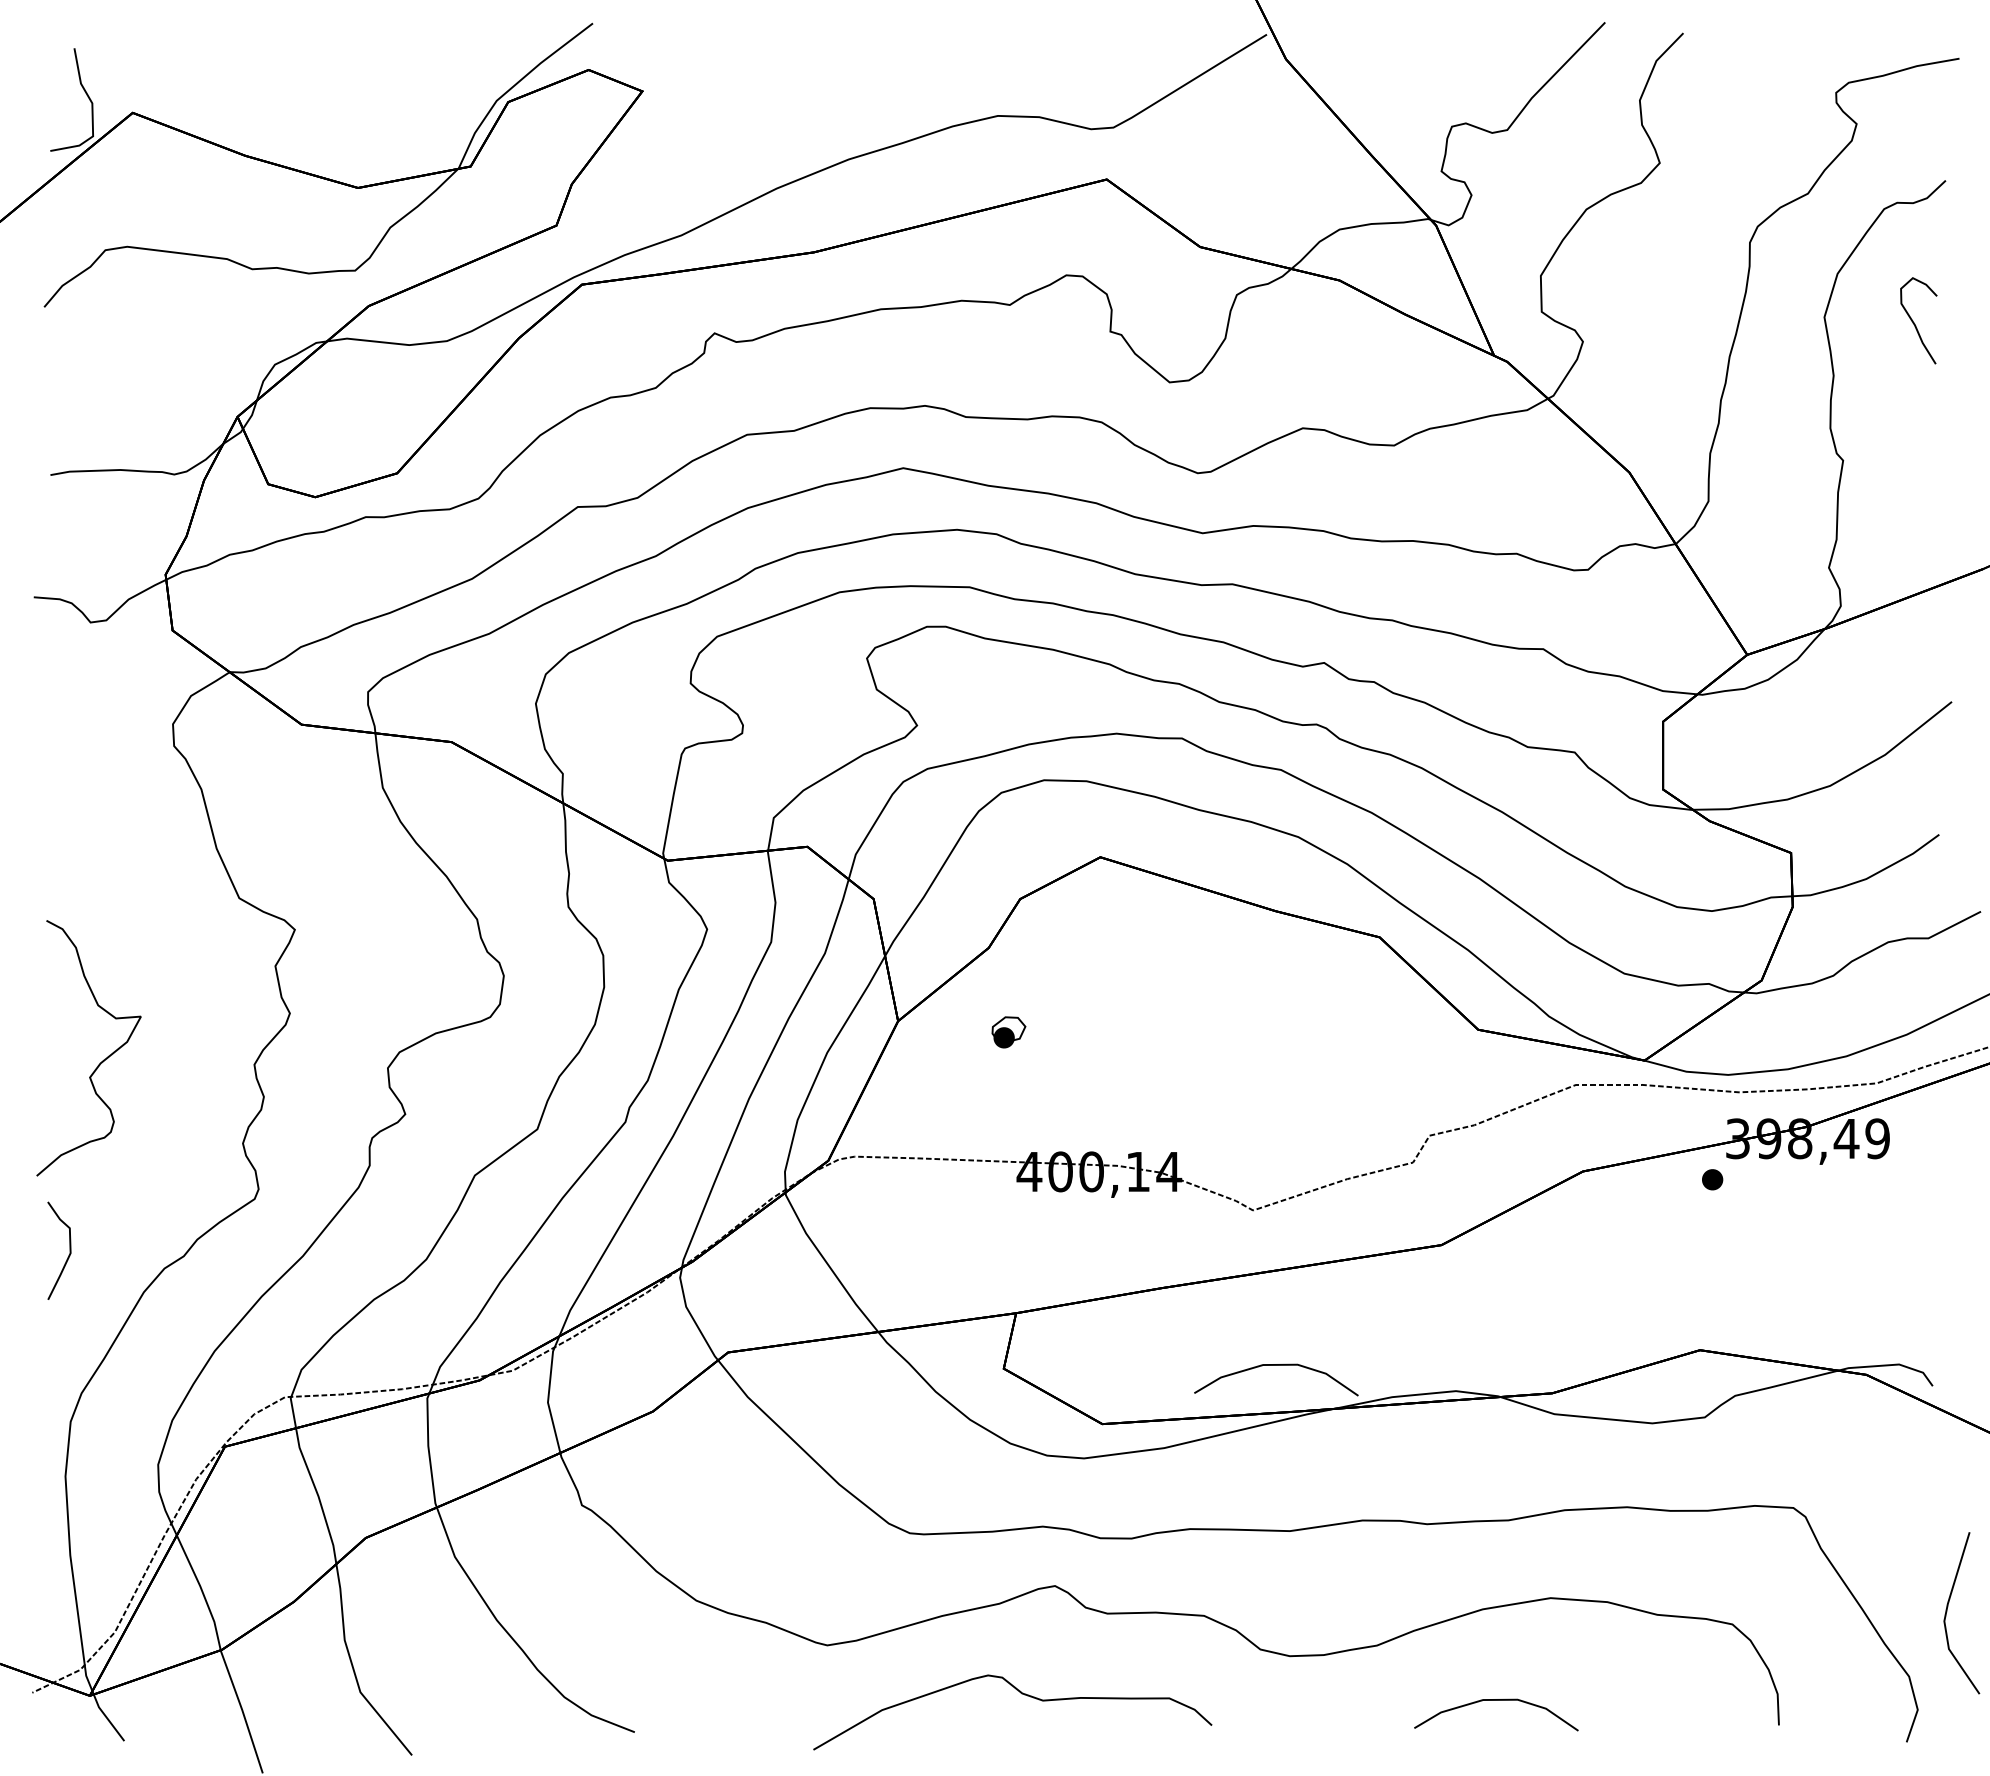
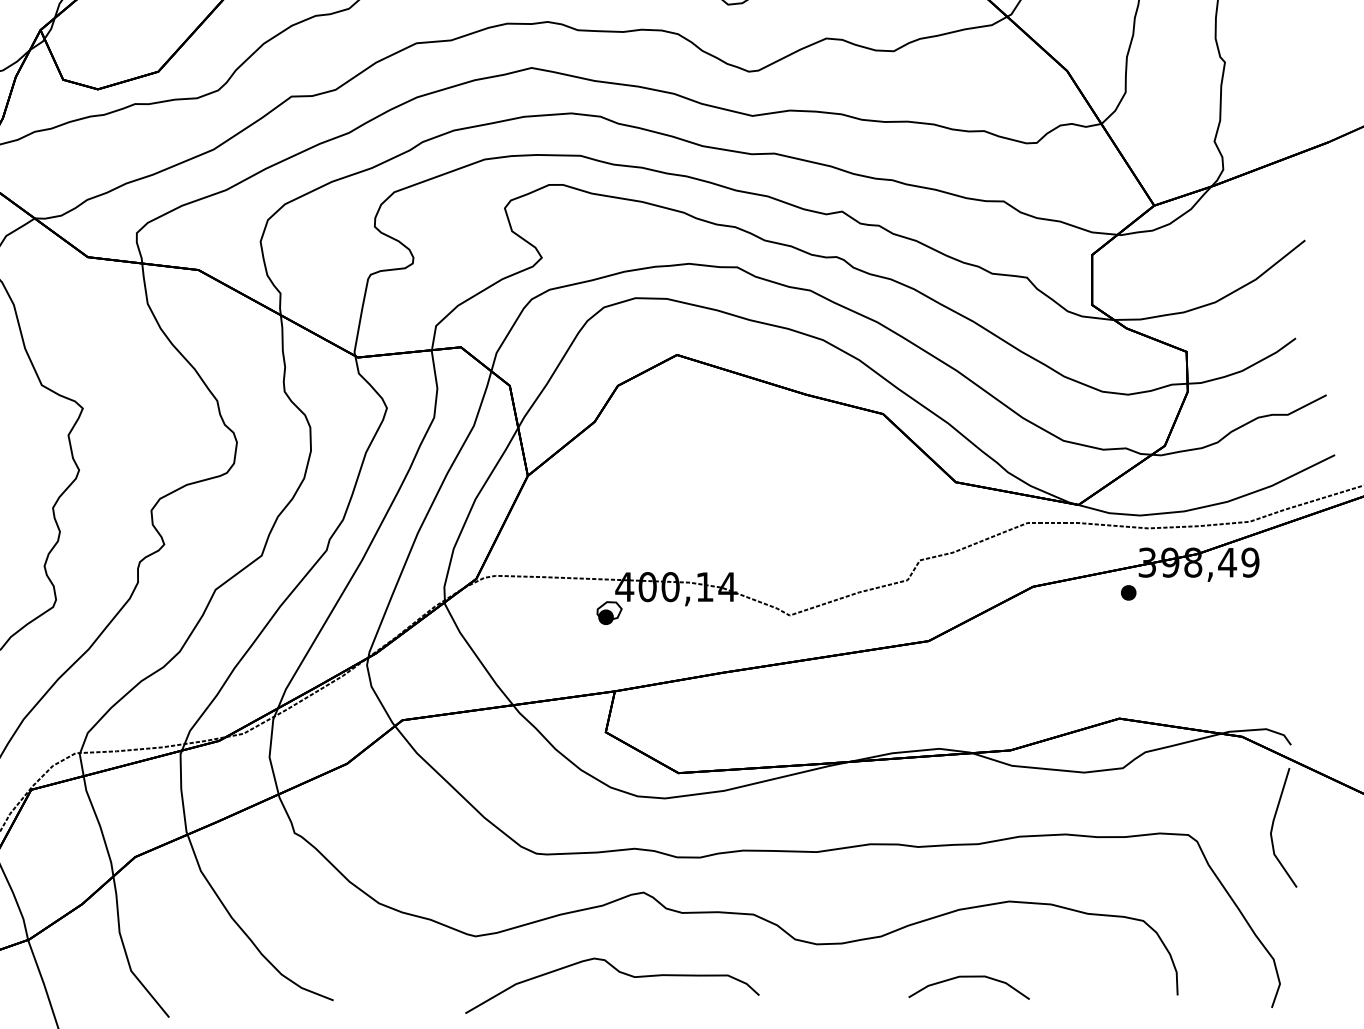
part: (1008, 1032) -> (609, 613), moved
curve: (1276, 1365) -> (806, 729), removed
line: (1947, 1611) -> (1273, 826), moved

